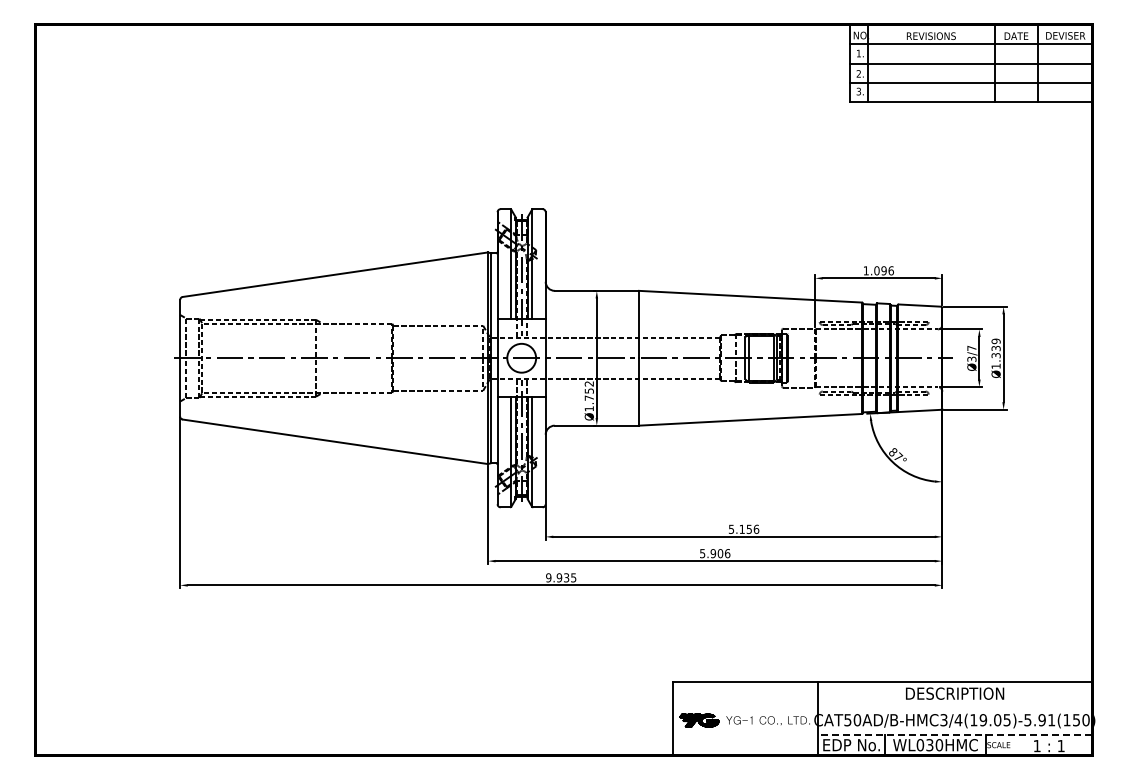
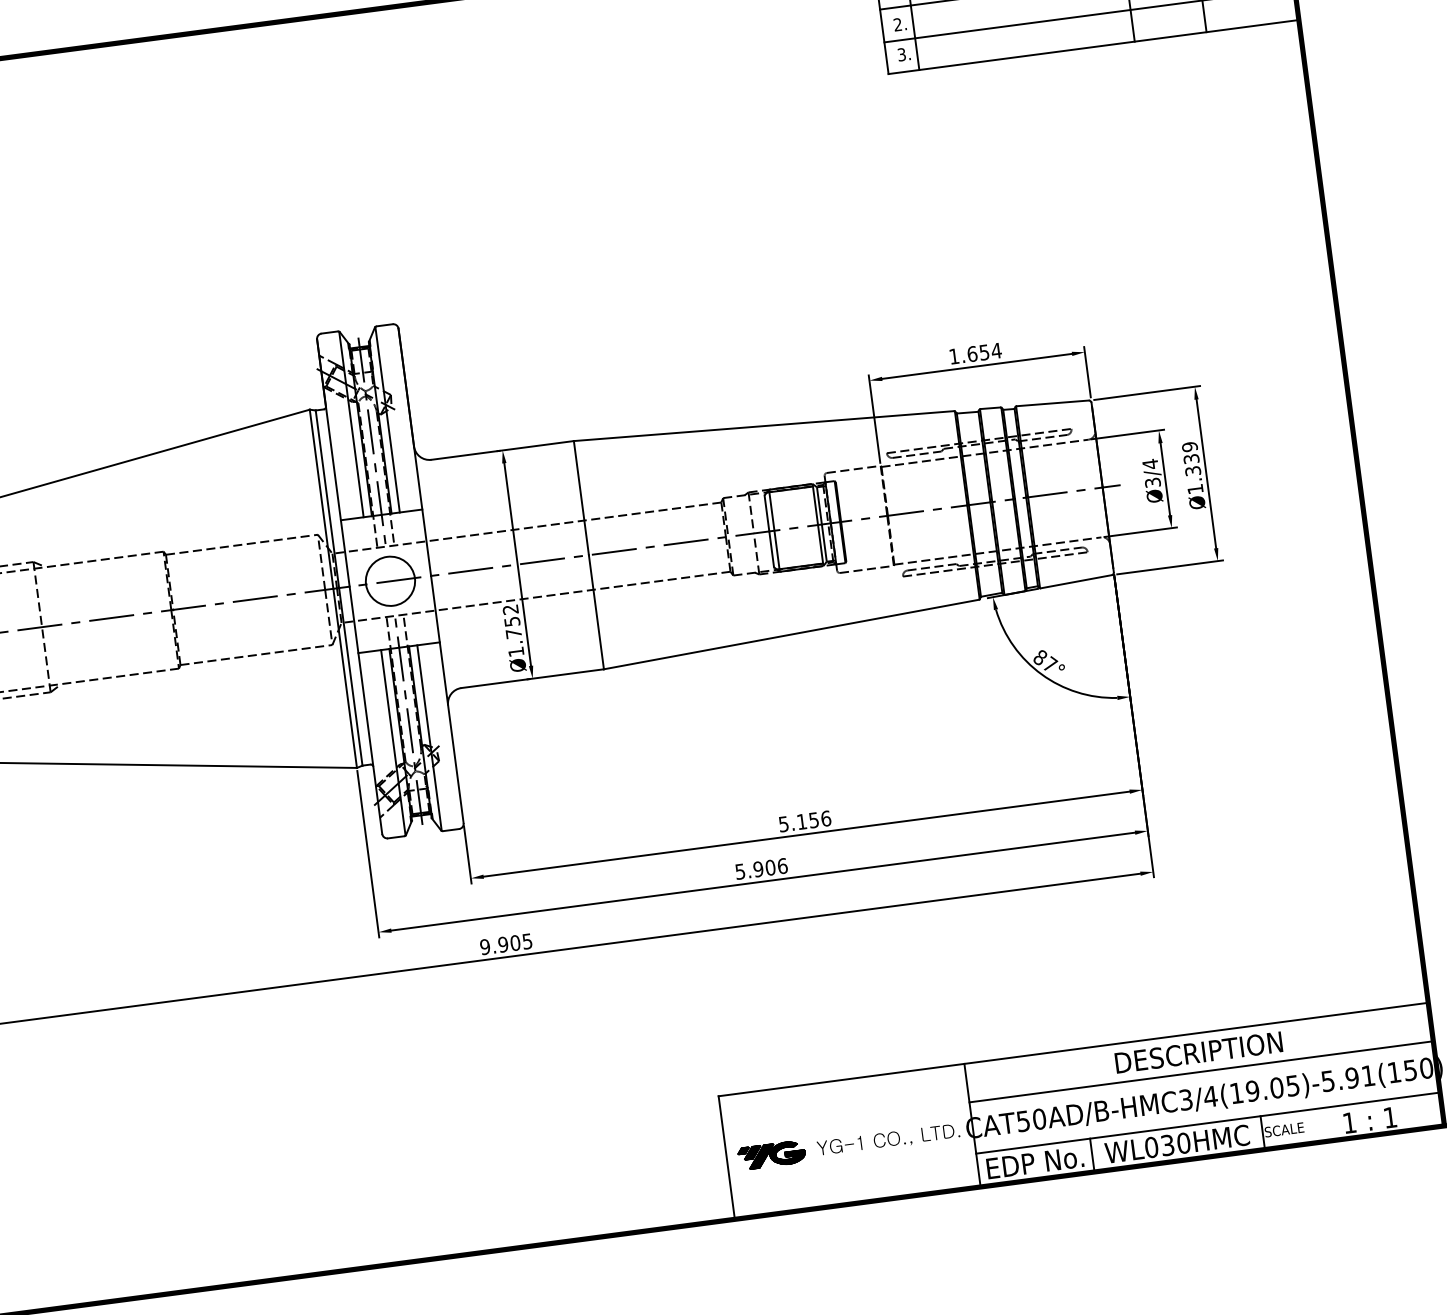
text: (883, 270) -> (983, 352), 1.096 -> 1.654
text: (971, 348) -> (1149, 464), Ø3/7 -> Ø3/4
text: (566, 577) -> (515, 942), 9.935 -> 9.905
line: (955, 705) -> (1202, 1072), added
line: (955, 735) -> (1208, 1123), dashed -> solid

